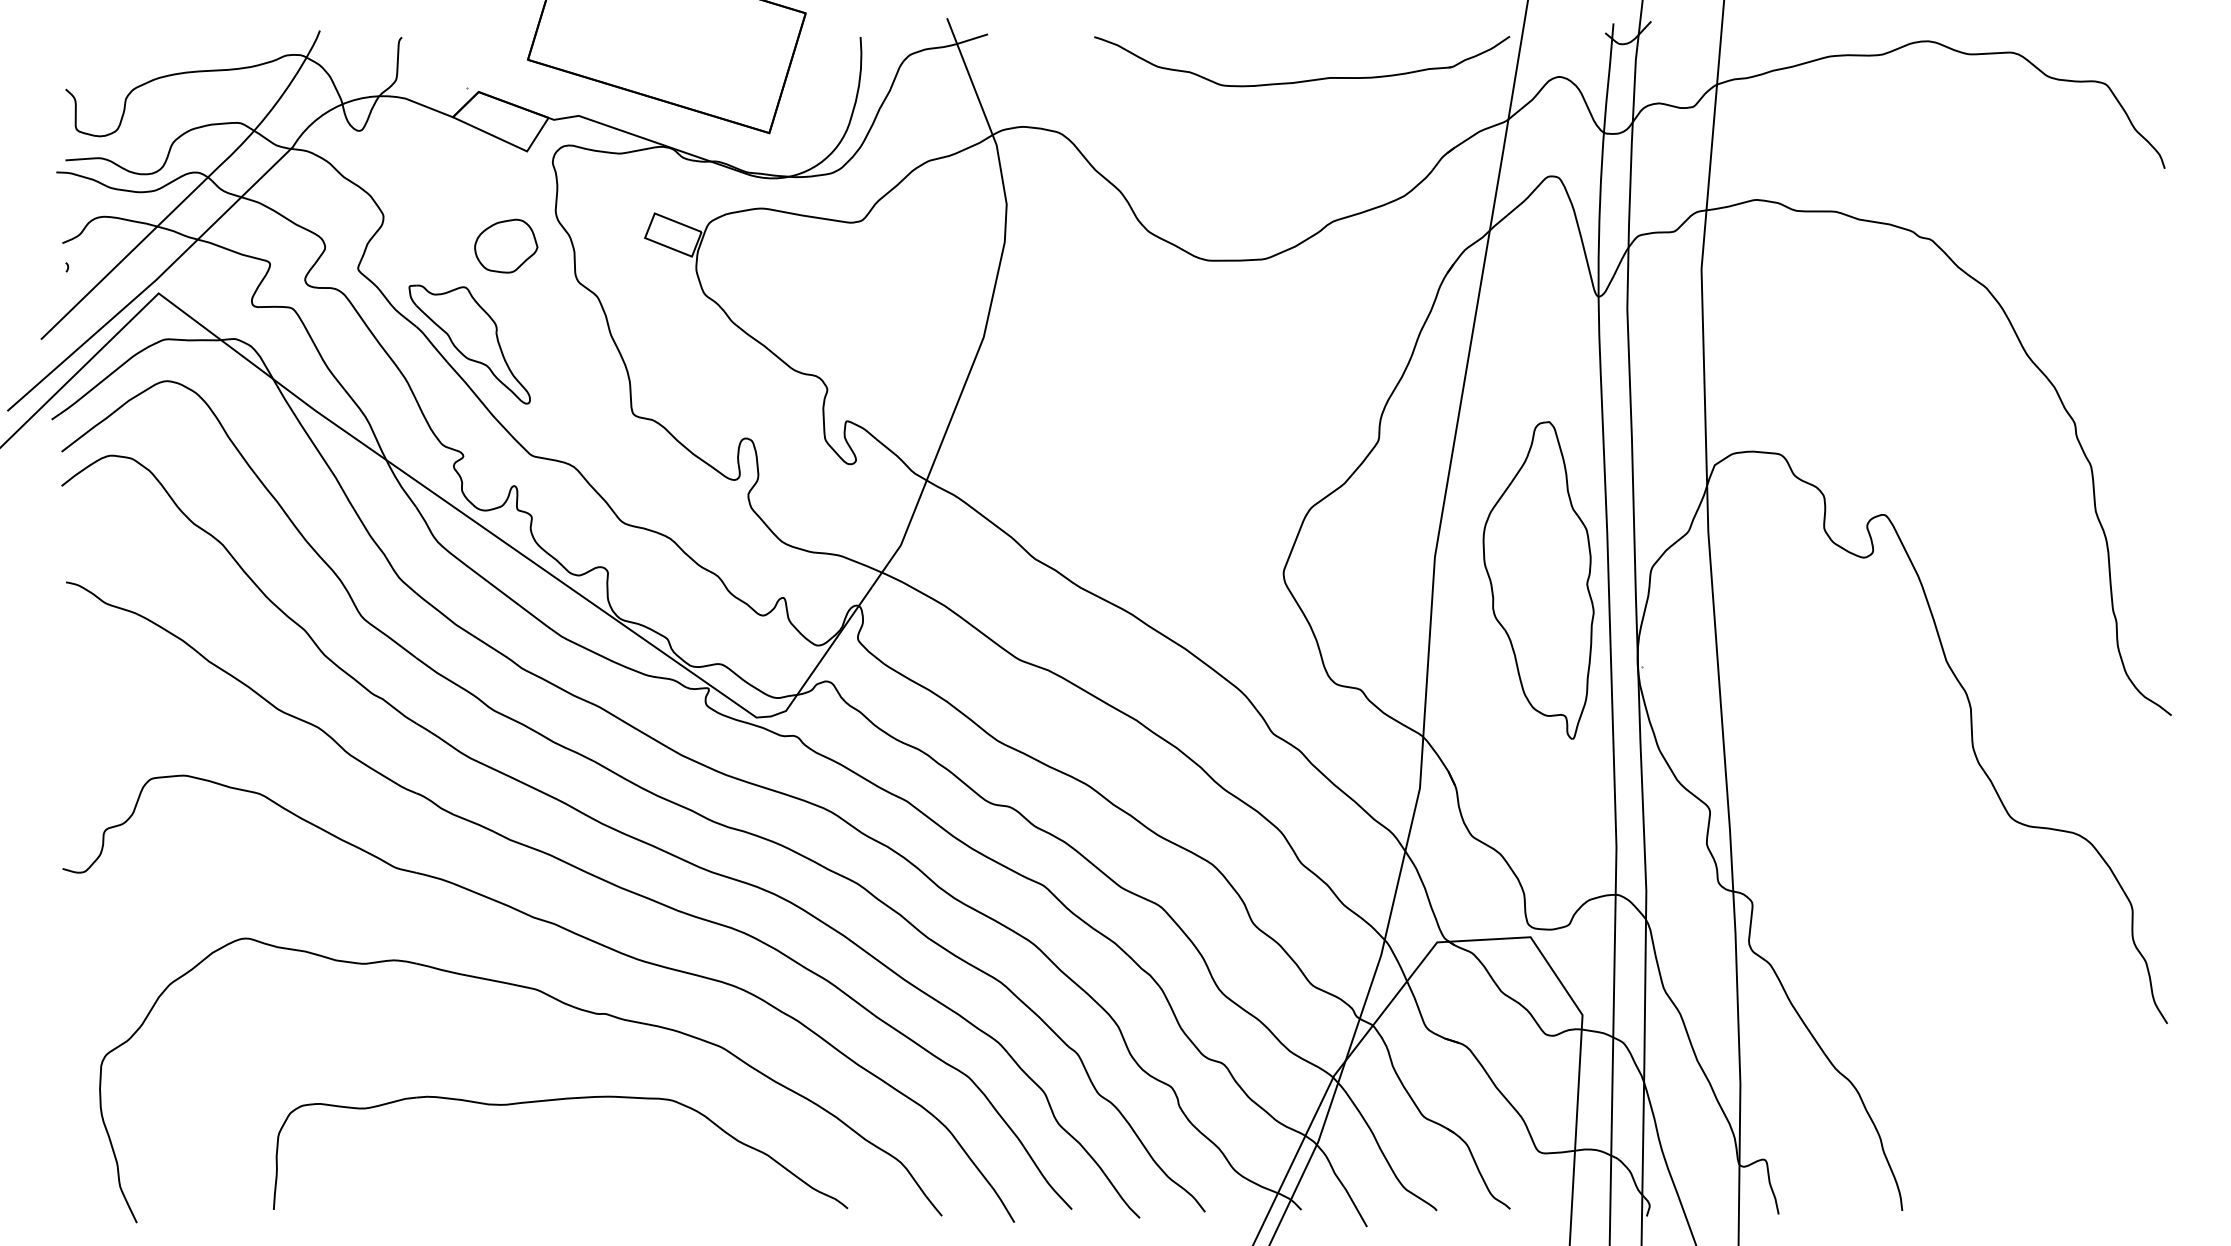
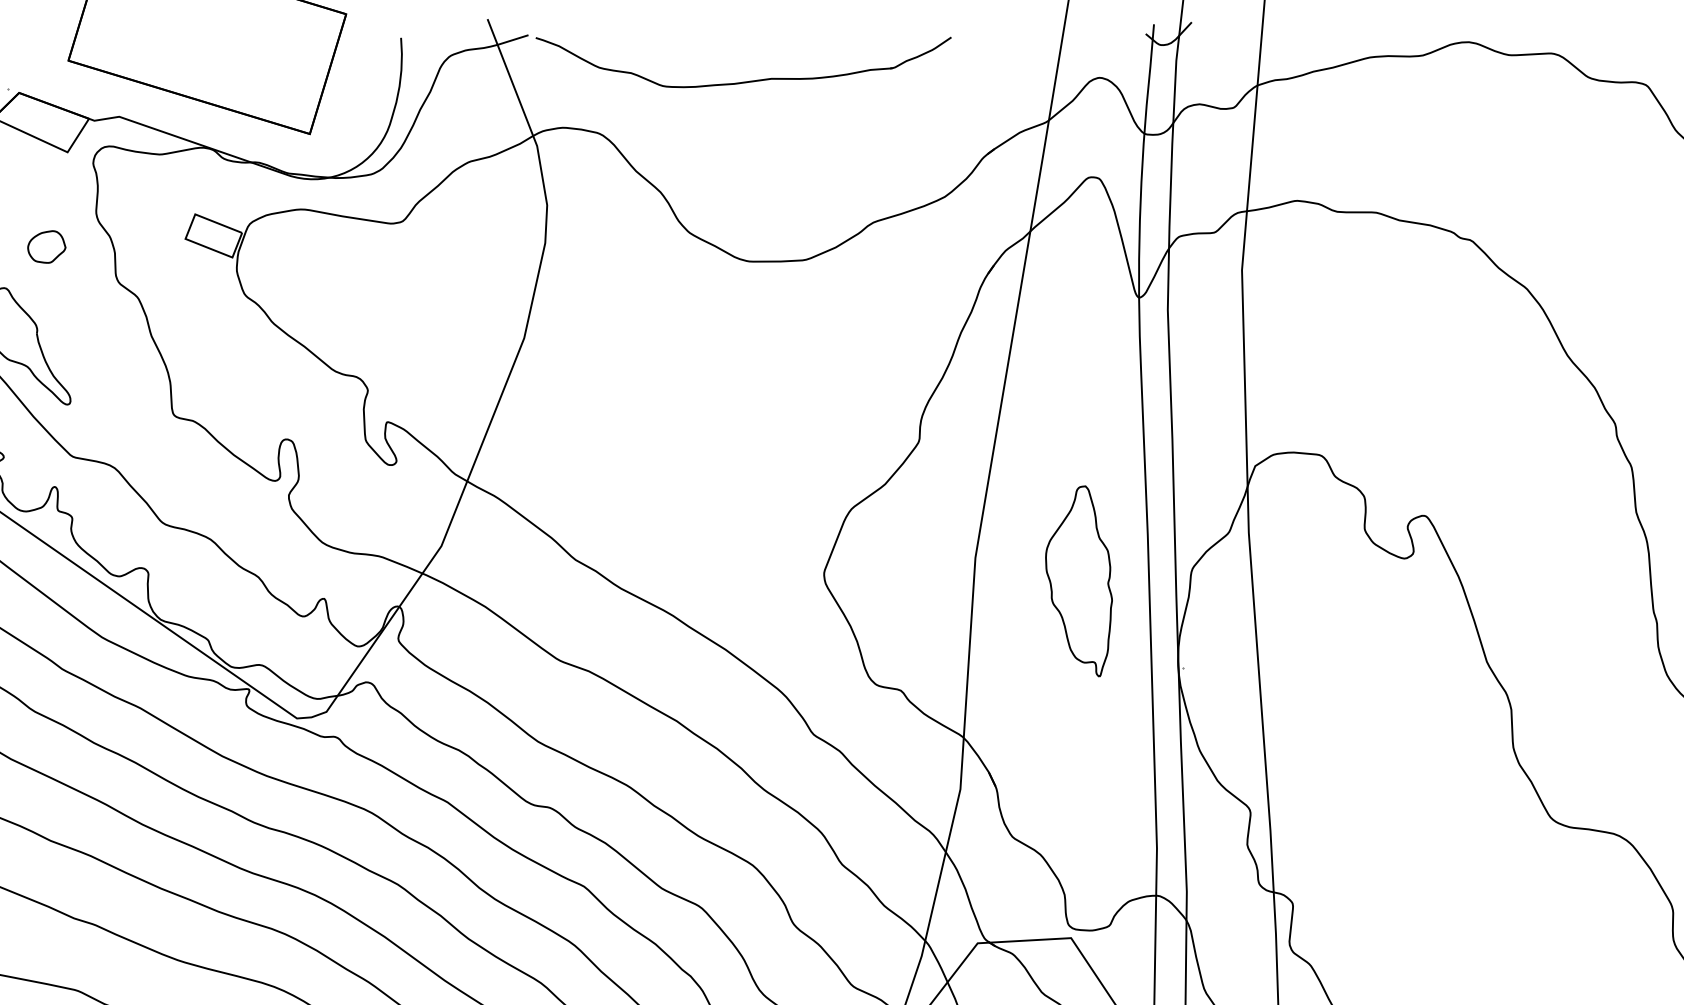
part: (1302, 80) -> (743, 81), moved
part: (506, 245) -> (46, 246), size x0.6
part: (1538, 580) -> (1078, 581), size x0.6

